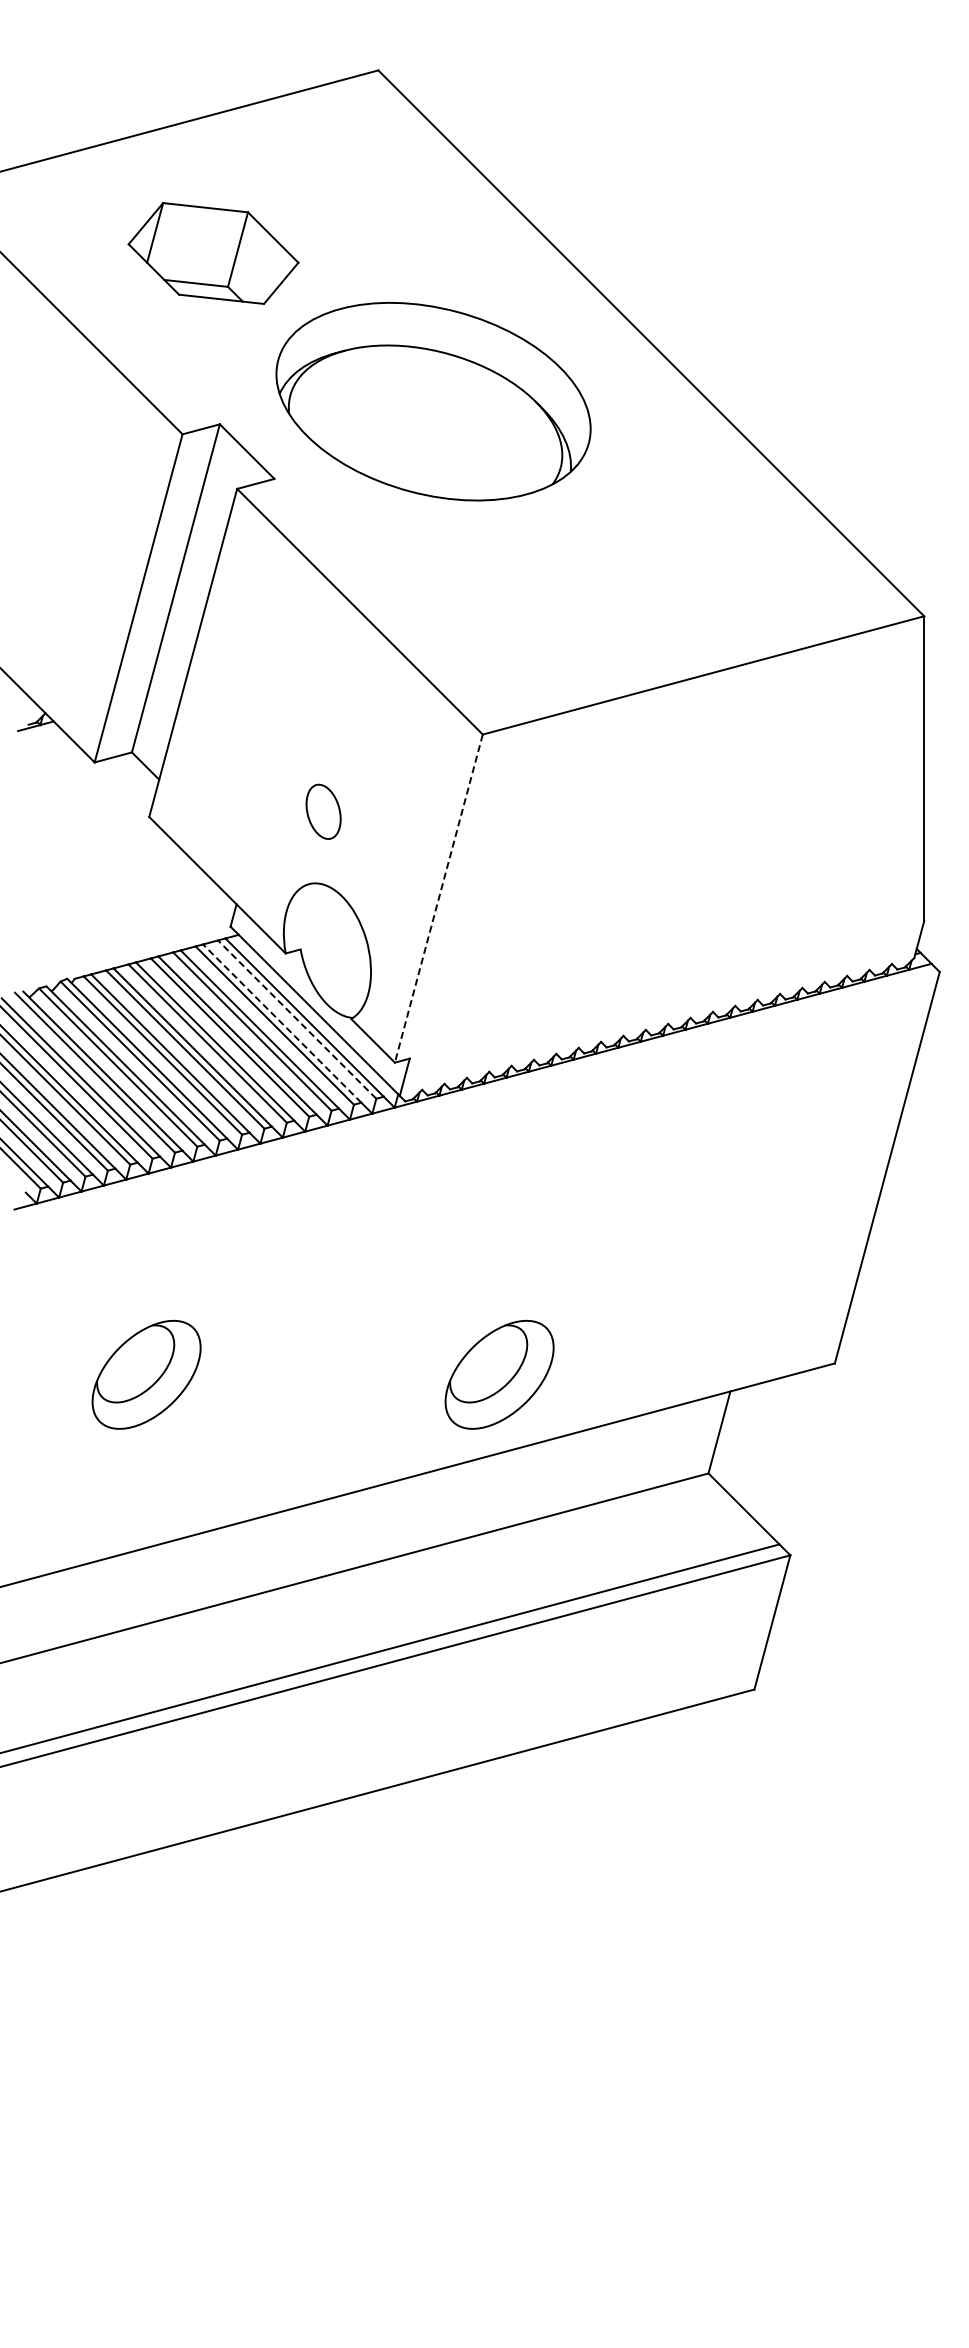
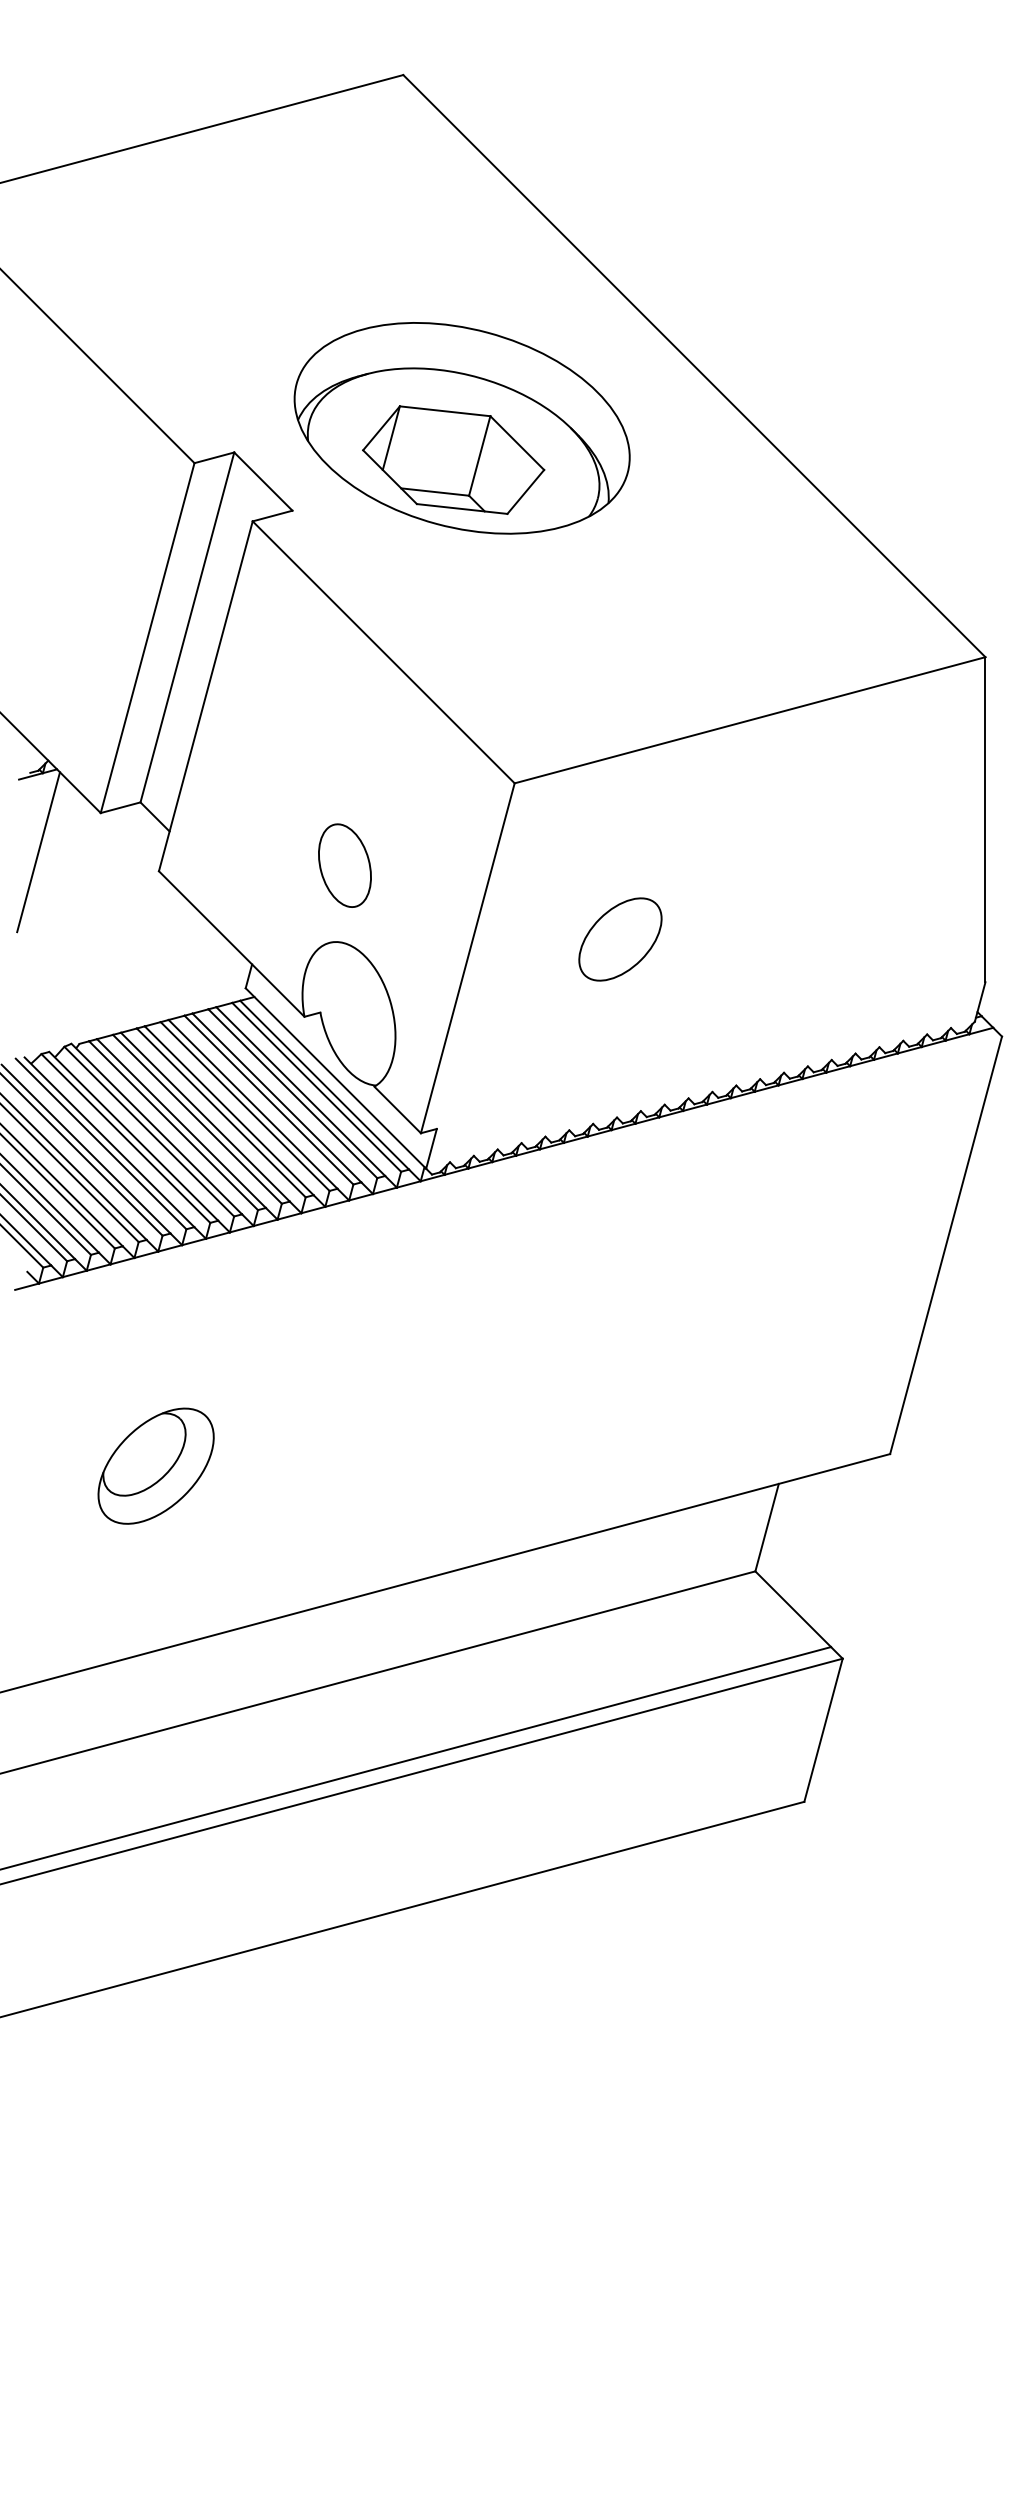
part: (213, 253) -> (453, 460), moved
line: (36, 799) -> (38, 852), added
part: (323, 811) -> (344, 865), size x1.43
part: (581, 880) -> (619, 938), added
line: (438, 898) -> (467, 958), dashed -> solid
line: (297, 1019) -> (317, 1087), dashed -> solid
line: (282, 1023) -> (301, 1091), dashed -> solid
part: (499, 1374) -> (532, 1465), removed

